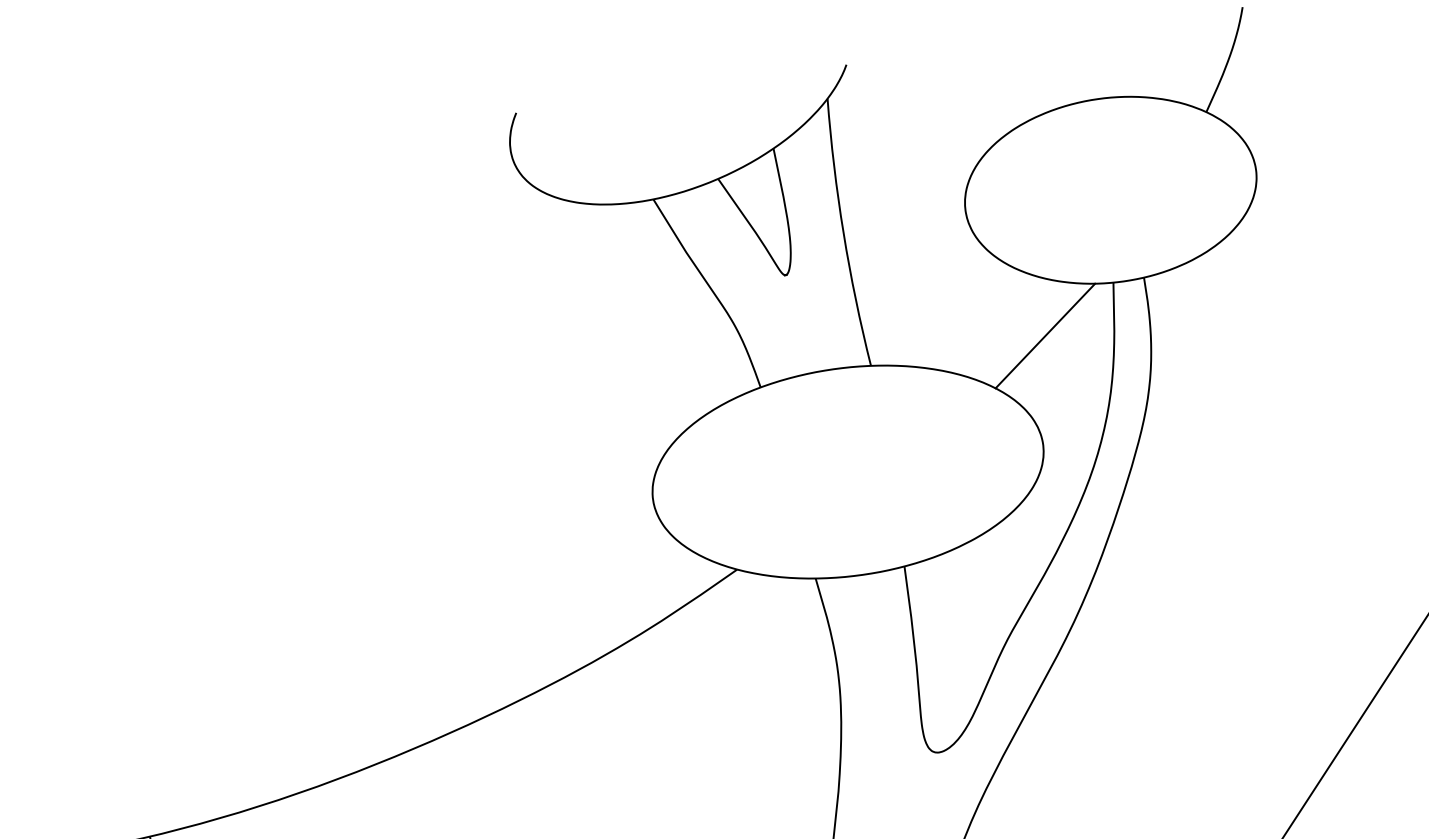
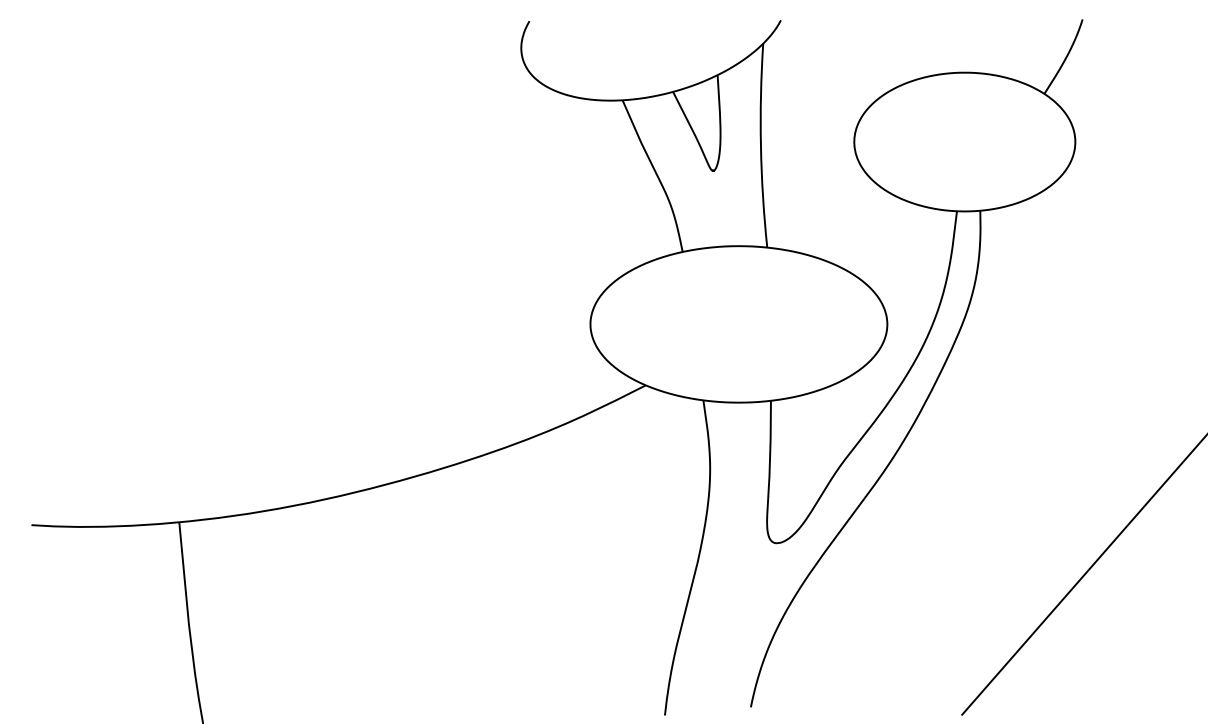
line: (1045, 335) -> (900, 243), removed

